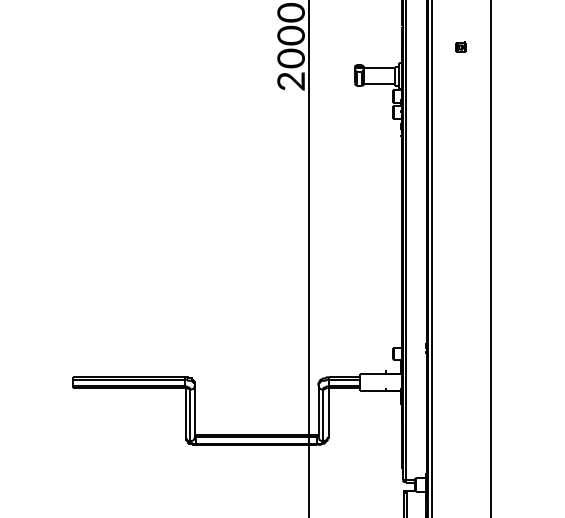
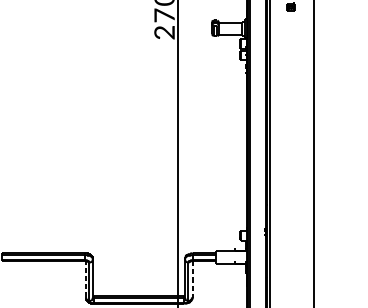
text: (290, 58) -> (164, 15), 0 -> 7
line: (185, 412) -> (85, 279), solid -> dashed
line: (328, 412) -> (192, 279), solid -> dashed

